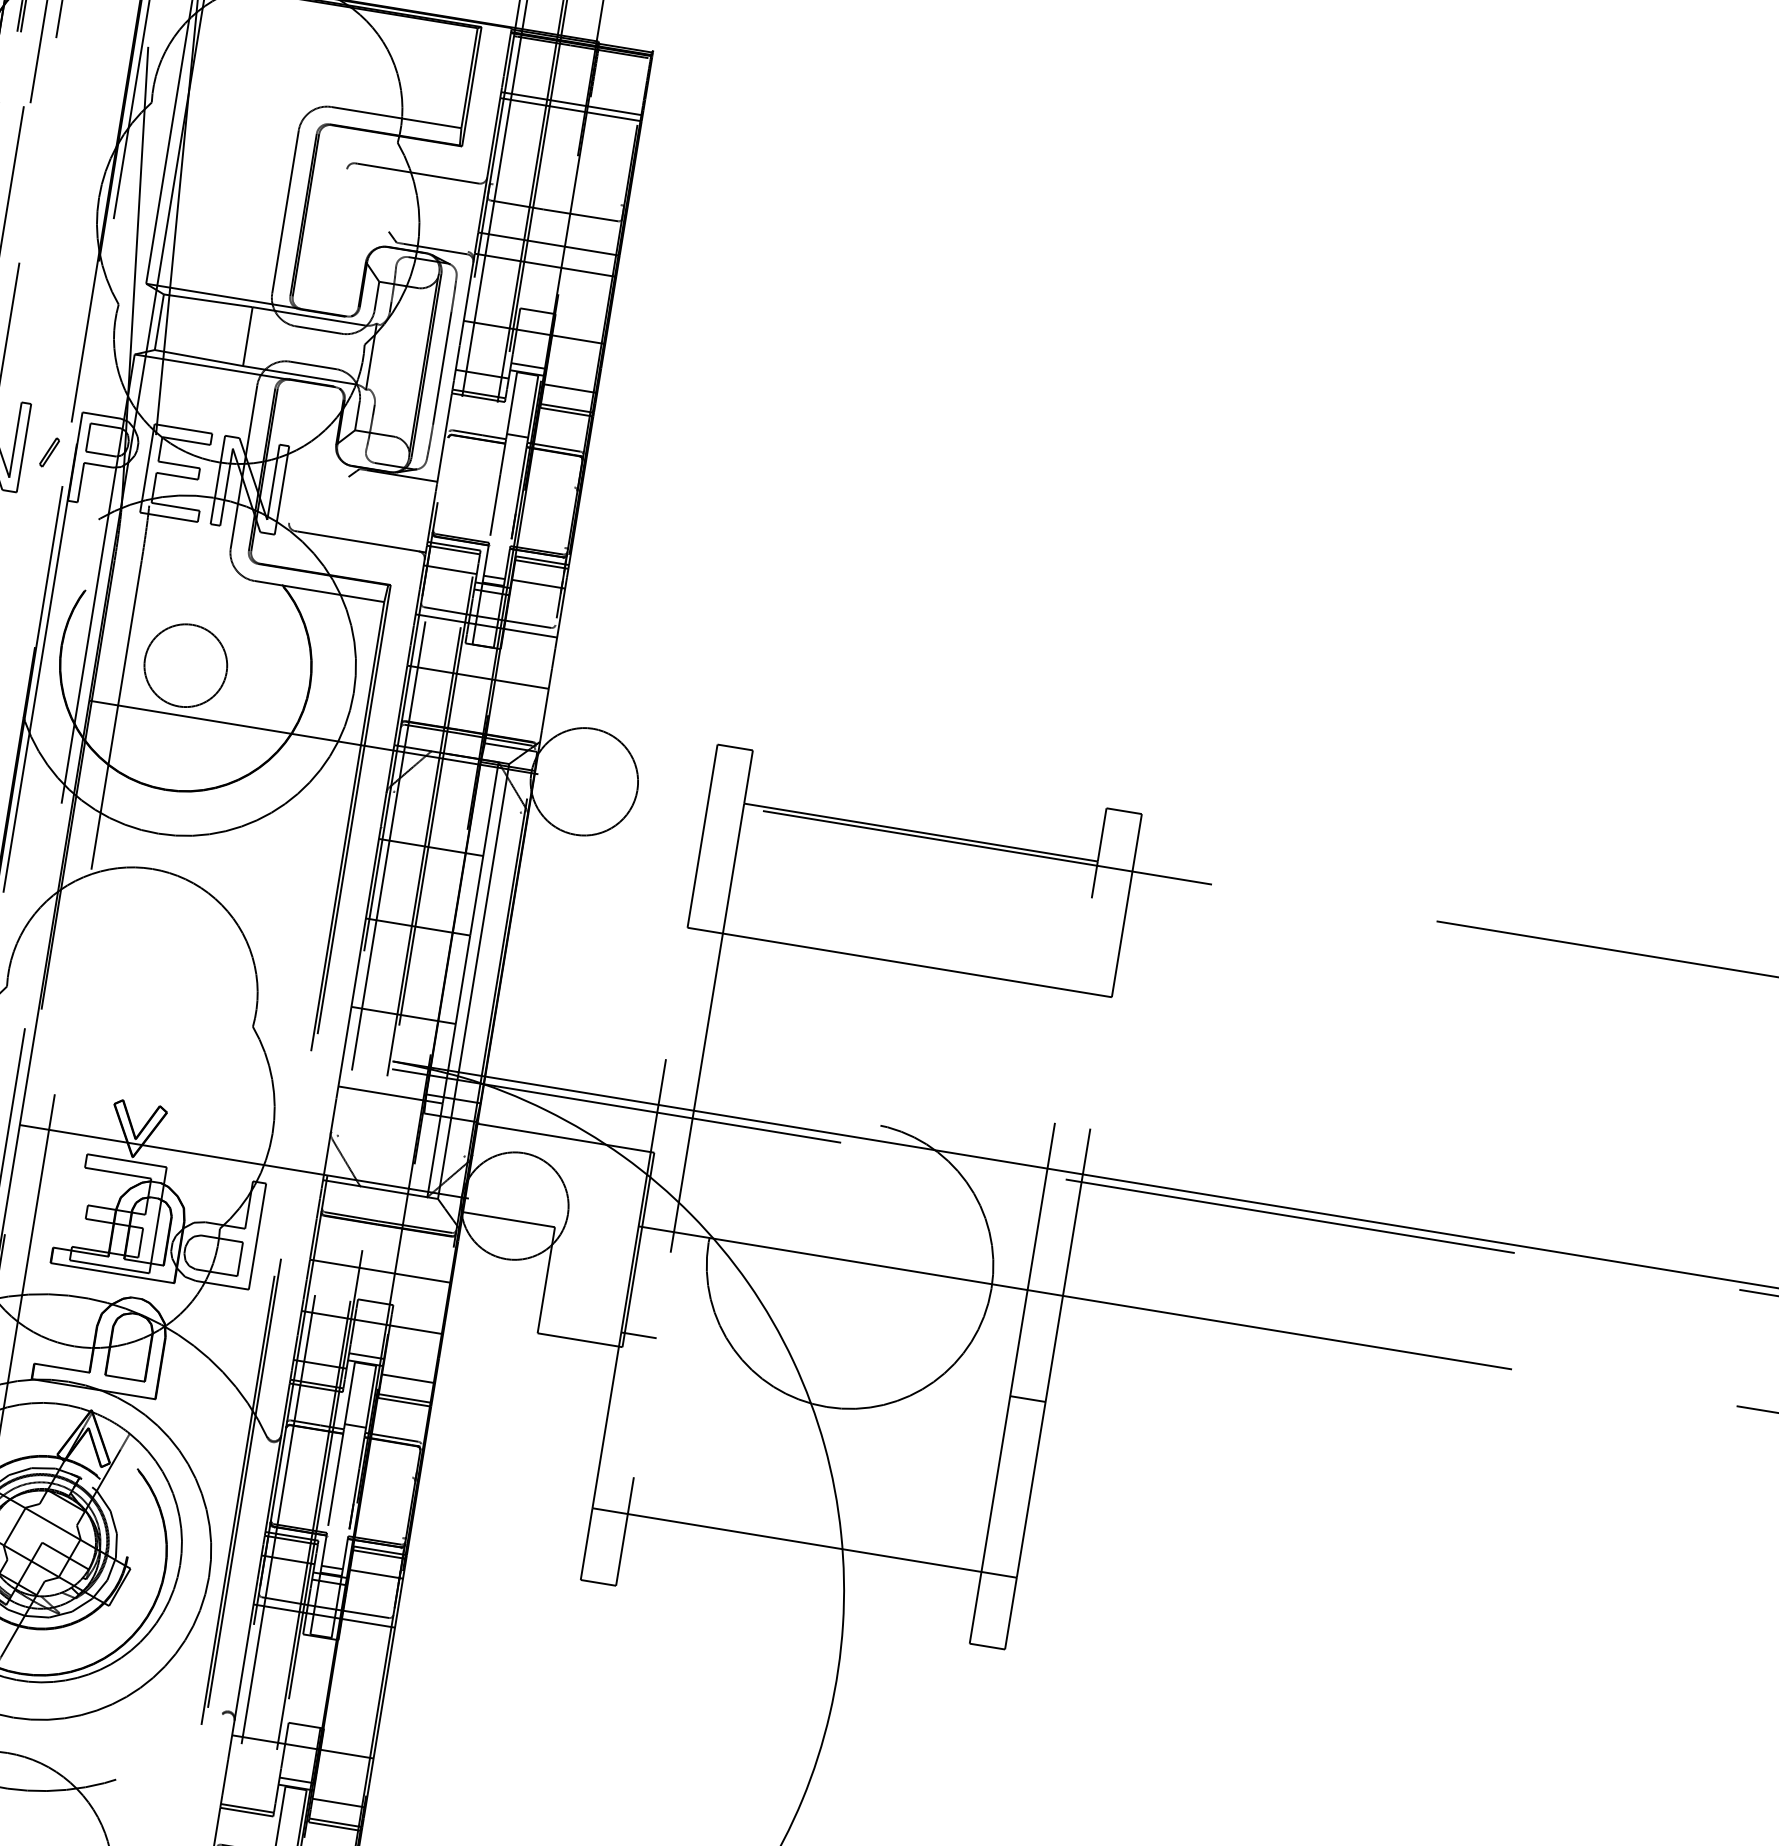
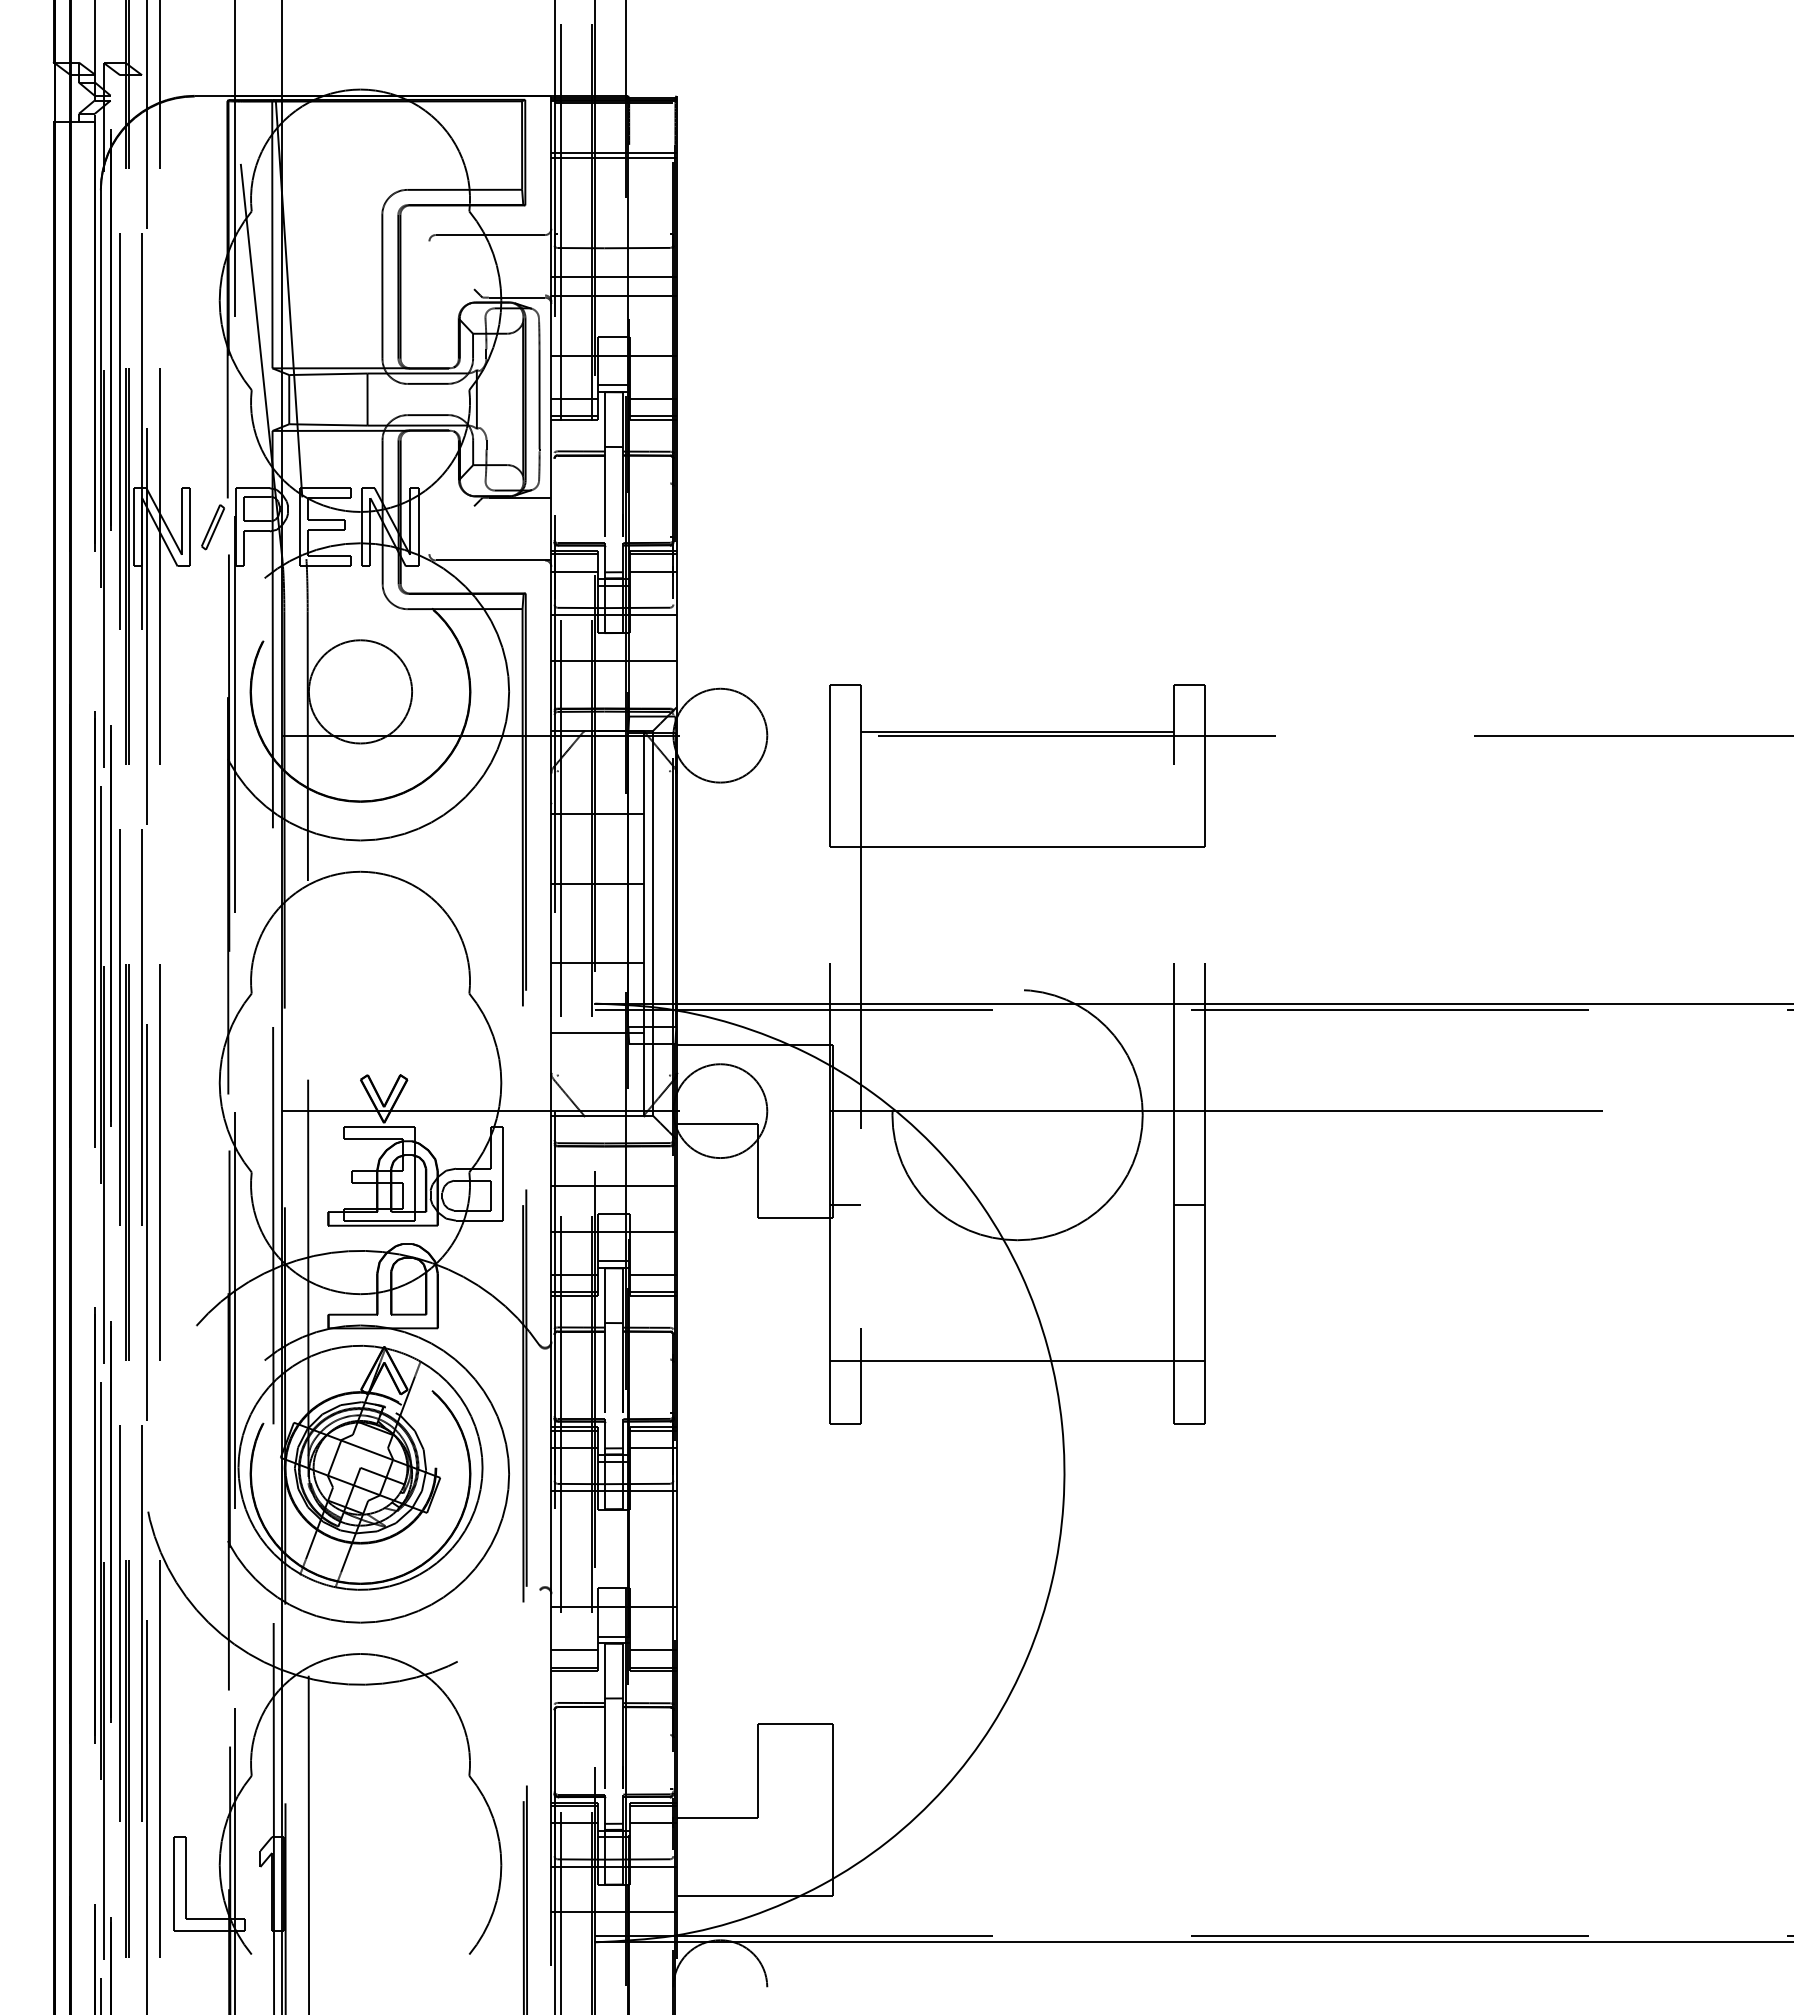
part: (48, 452) -> (212, 527), size x1.67
circle: (185, 665) -> (360, 691), size x1.43
line: (250, 1788) -> (574, 1650), added

